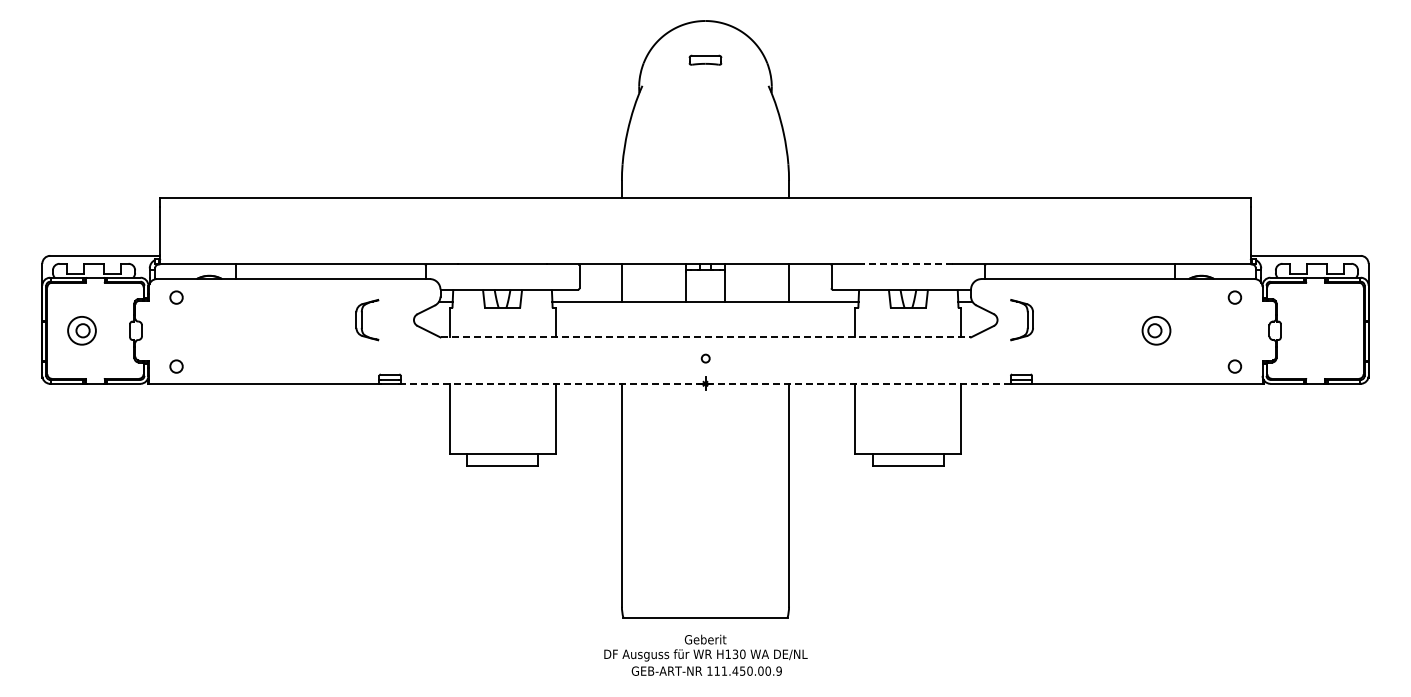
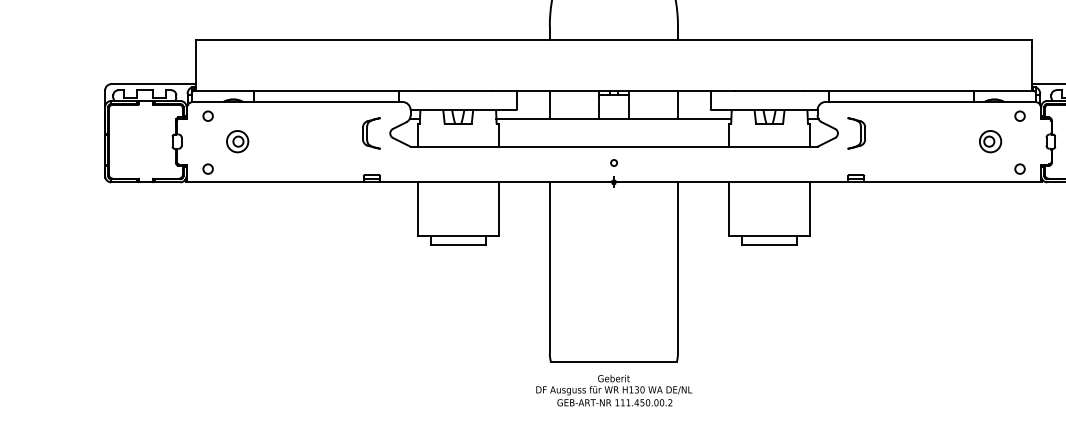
line: (908, 264) -> (769, 90), dashed -> solid
part: (367, 320) -> (371, 133), moved
part: (81, 330) -> (237, 141), moved
part: (1156, 330) -> (990, 141), moved
line: (706, 337) -> (614, 146), dashed -> solid
line: (705, 383) -> (613, 182), dashed -> solid
text: (778, 670) -> (669, 402), 111.450.00.9 -> 111.450.00.2

